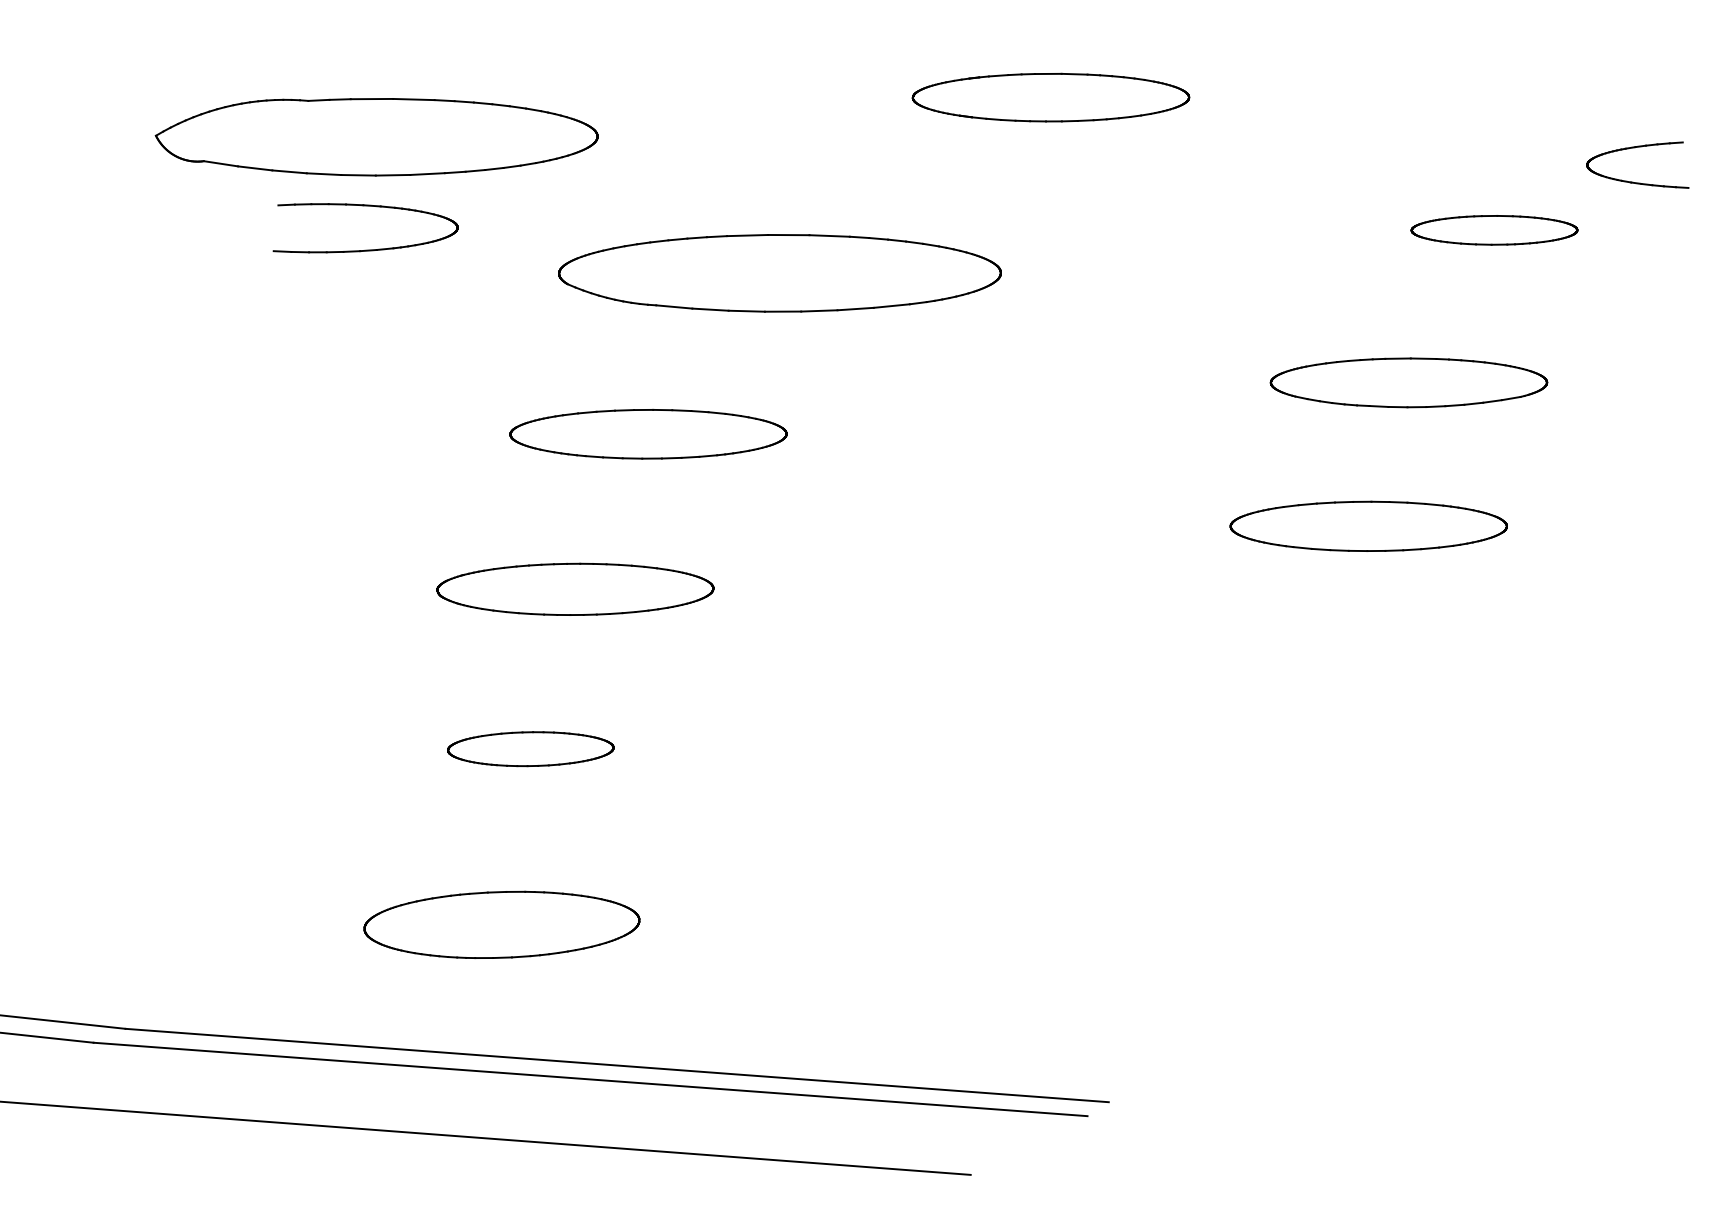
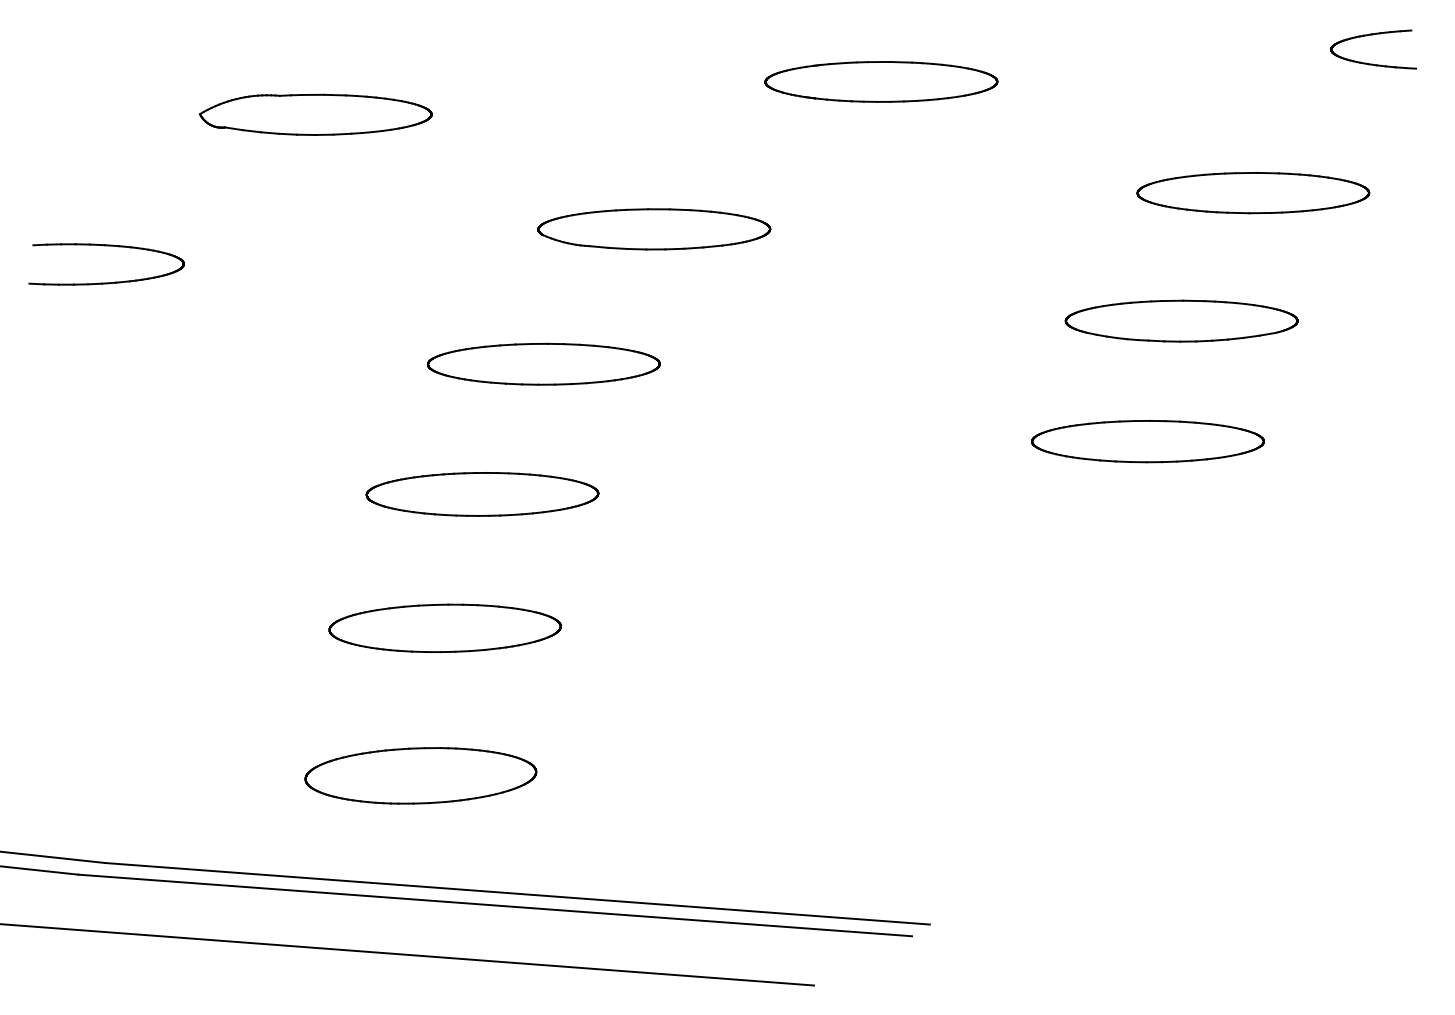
part: (376, 136) -> (315, 114), size x0.62
part: (1637, 148) -> (1373, 35), moved
part: (365, 206) -> (106, 246), moved
part: (1494, 230) -> (1253, 193), size x1.67
part: (780, 273) -> (654, 229), size x0.62
part: (530, 749) -> (444, 628), size x1.67

